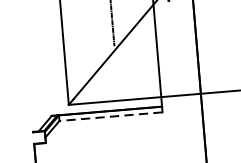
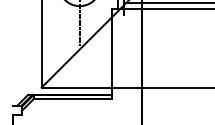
line: (110, 117) -> (72, 99), dashed -> solid

